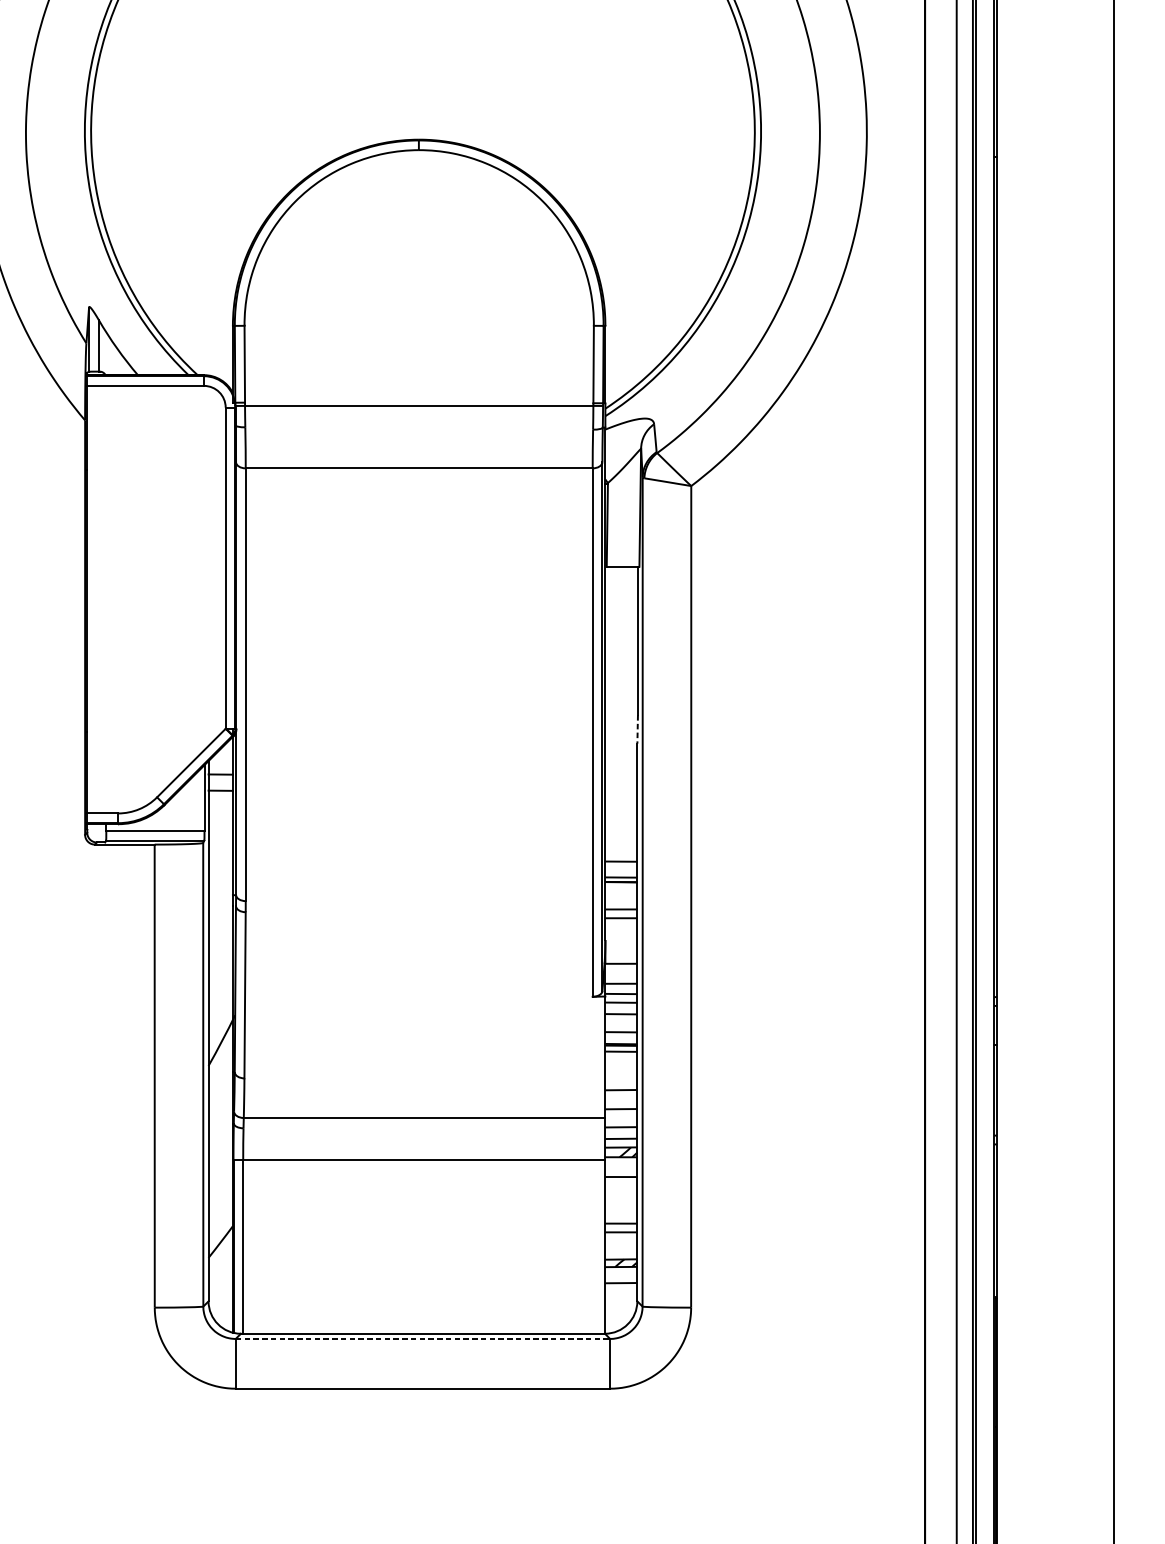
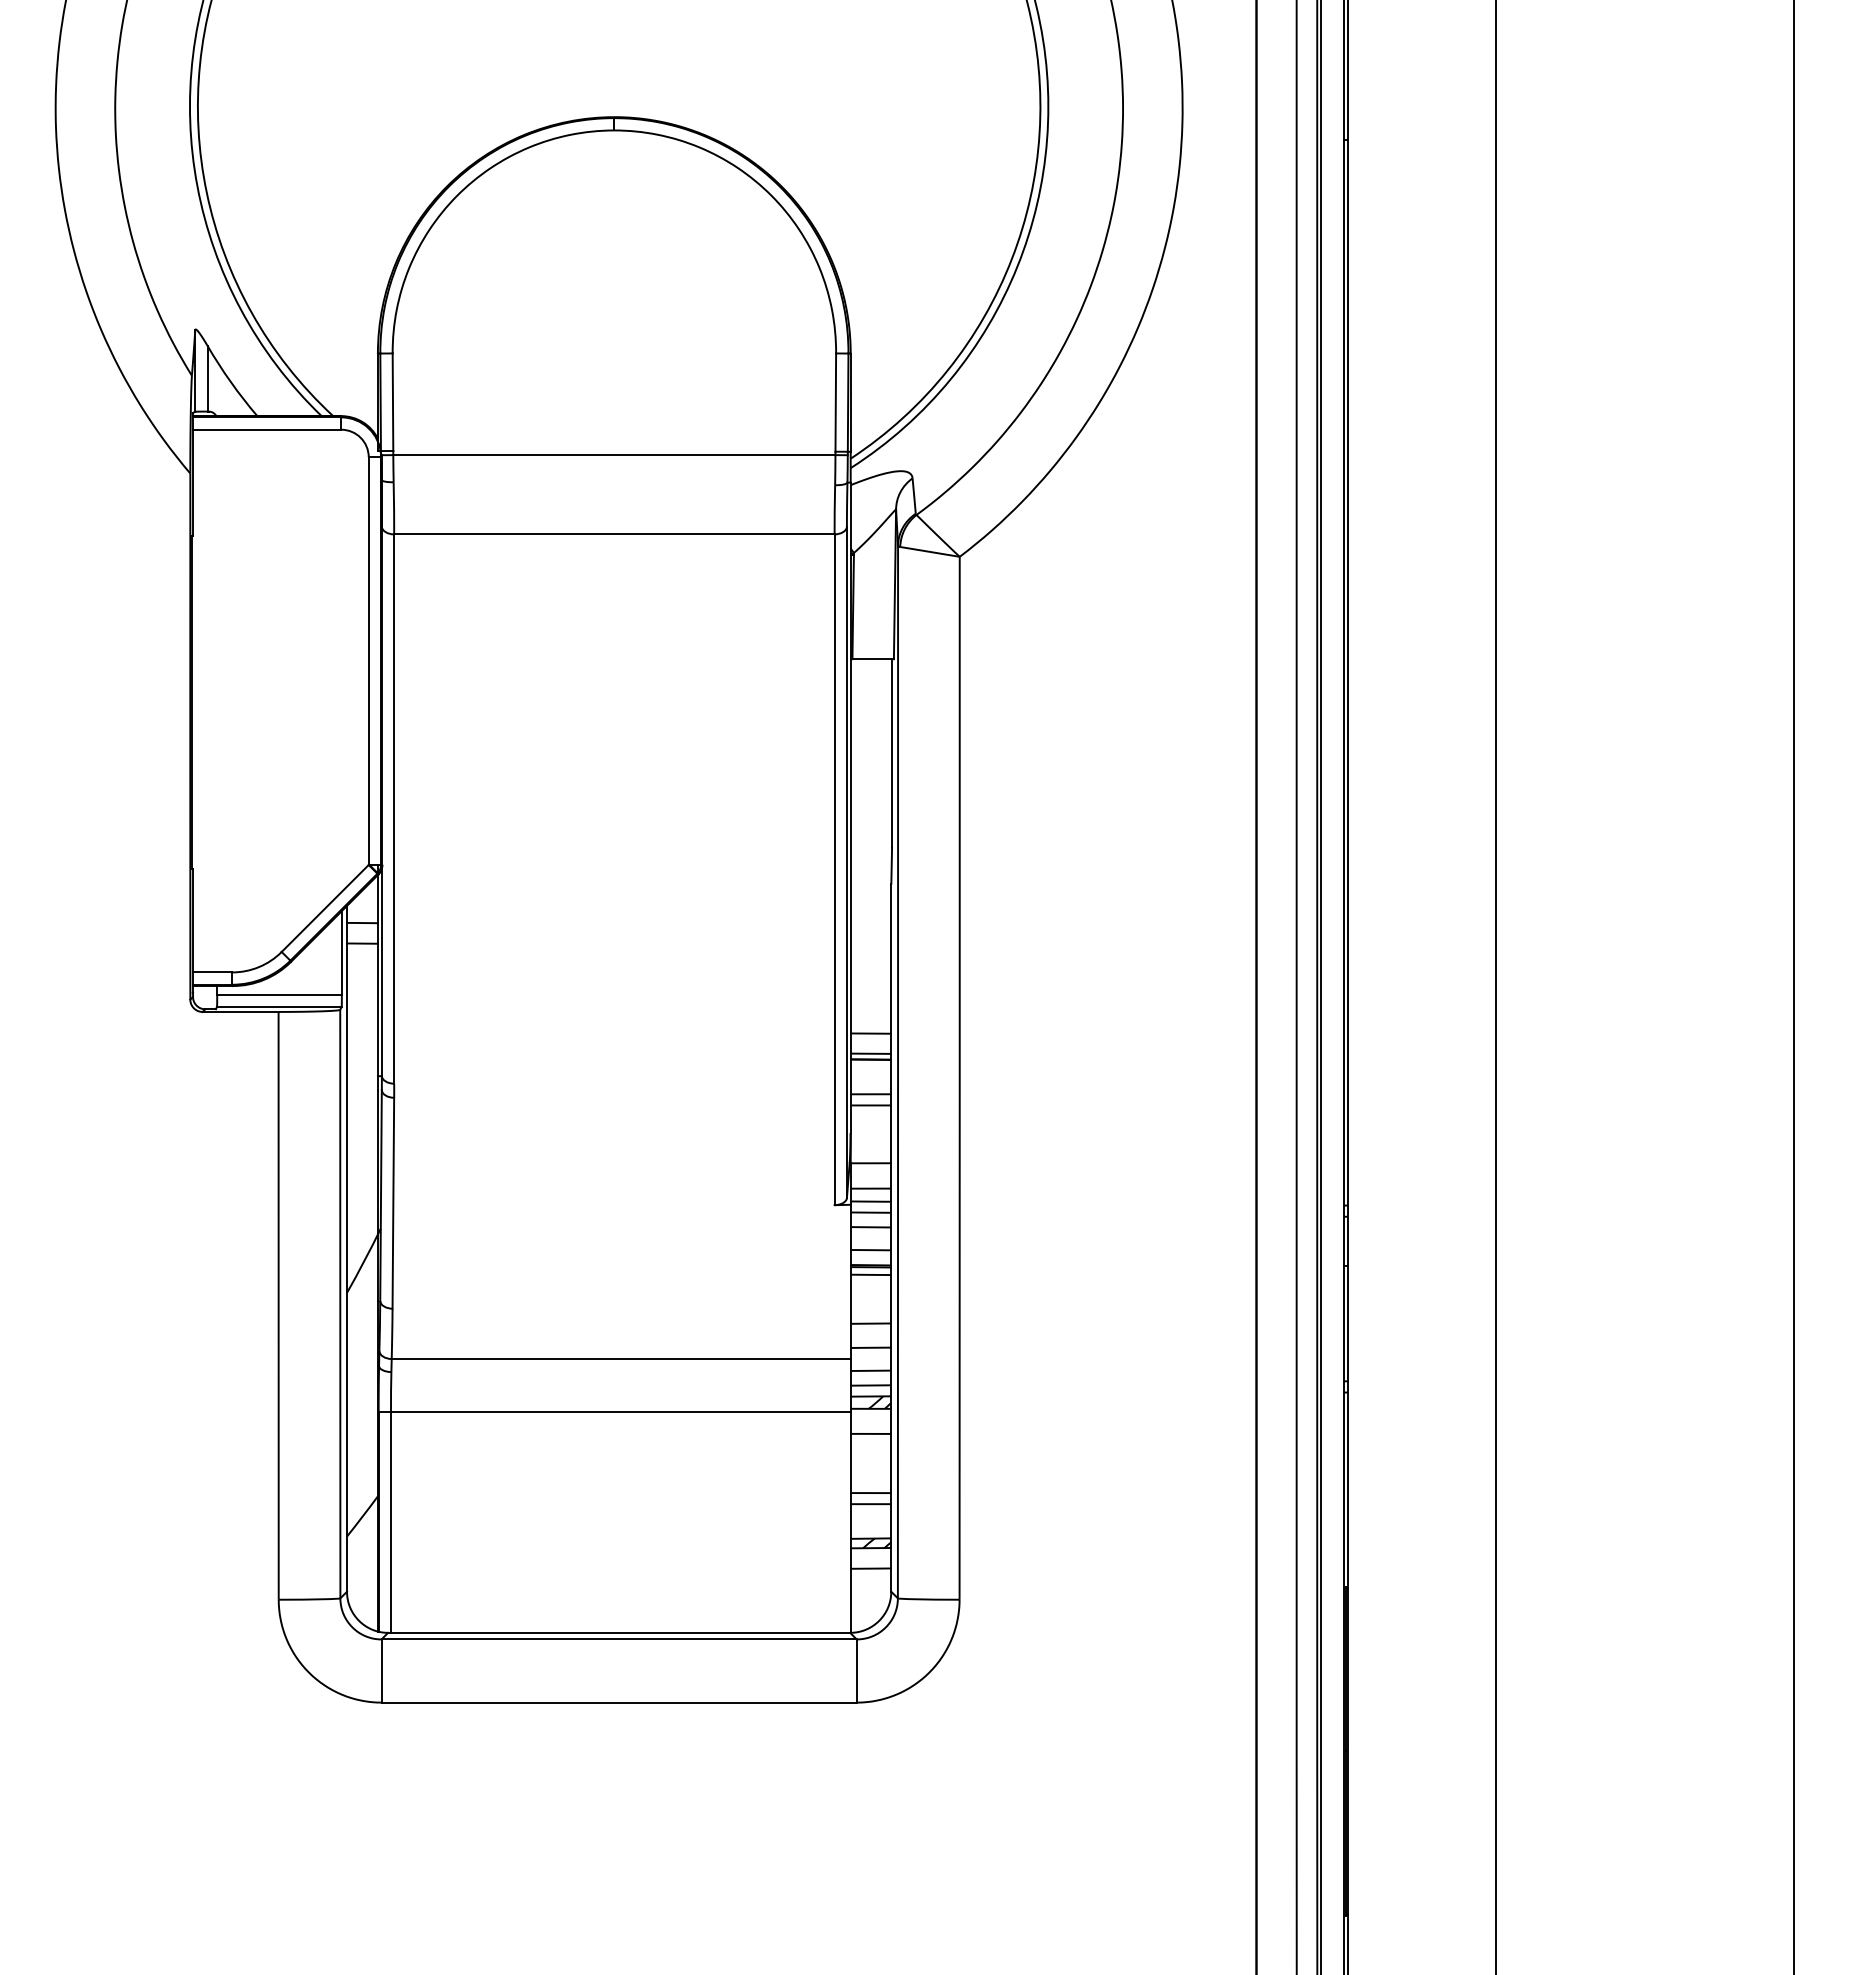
line: (637, 730) -> (891, 866), dashed -> solid
line: (423, 1338) -> (619, 1639), dashed -> solid

